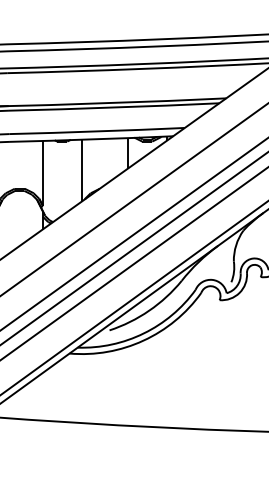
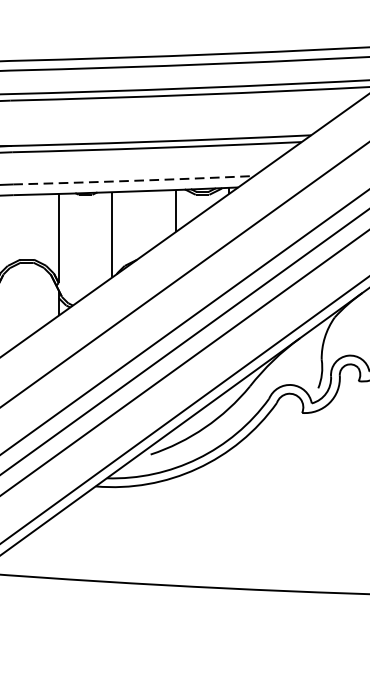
arc: (97, 131) -> (134, 180), solid -> dashed

